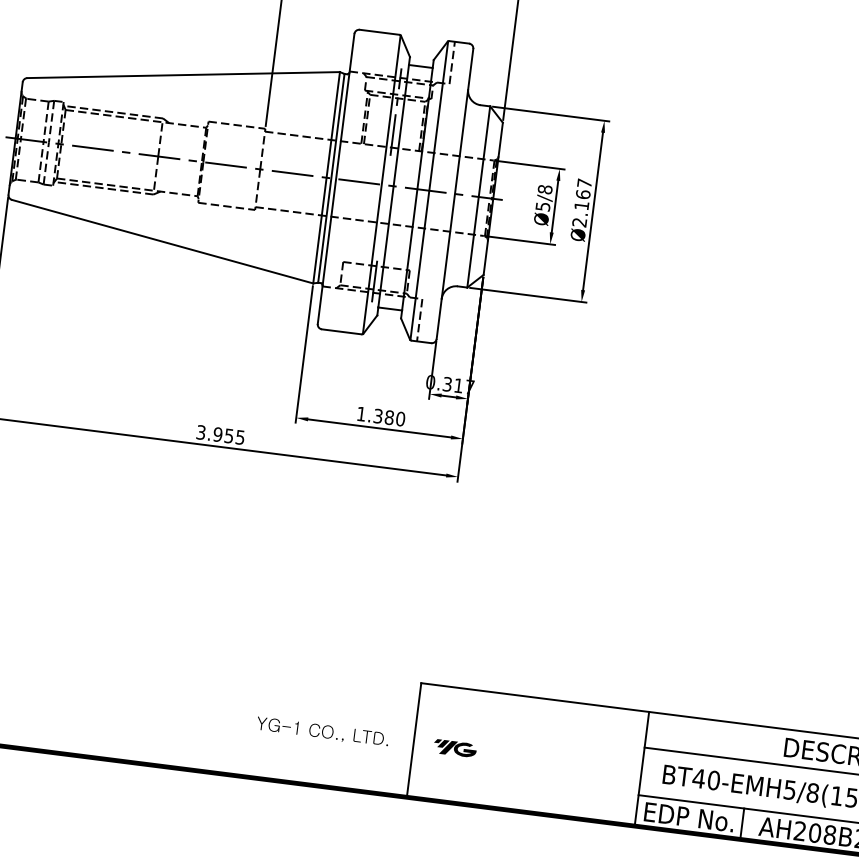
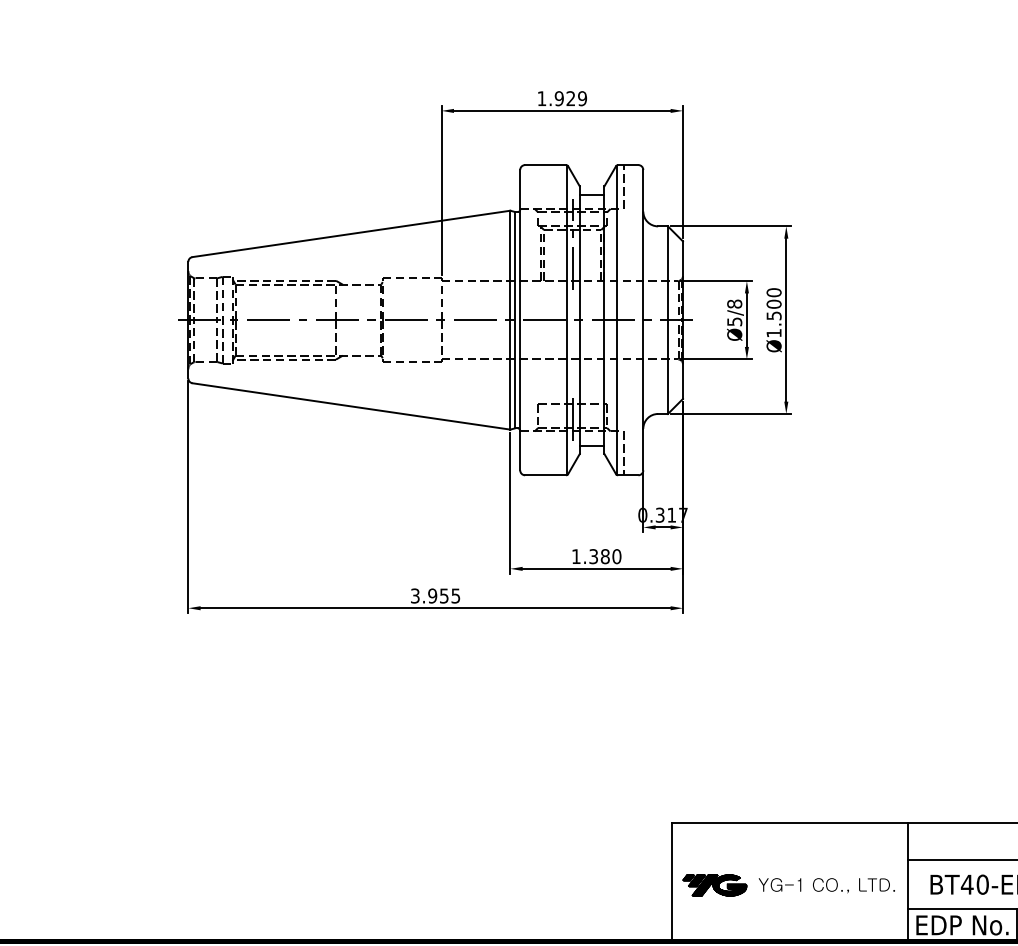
text: (581, 202) -> (773, 312), Ø2.167 -> Ø1.500
text: (322, 731) -> (826, 885), moved
part: (454, 748) -> (714, 885), size x1.43

